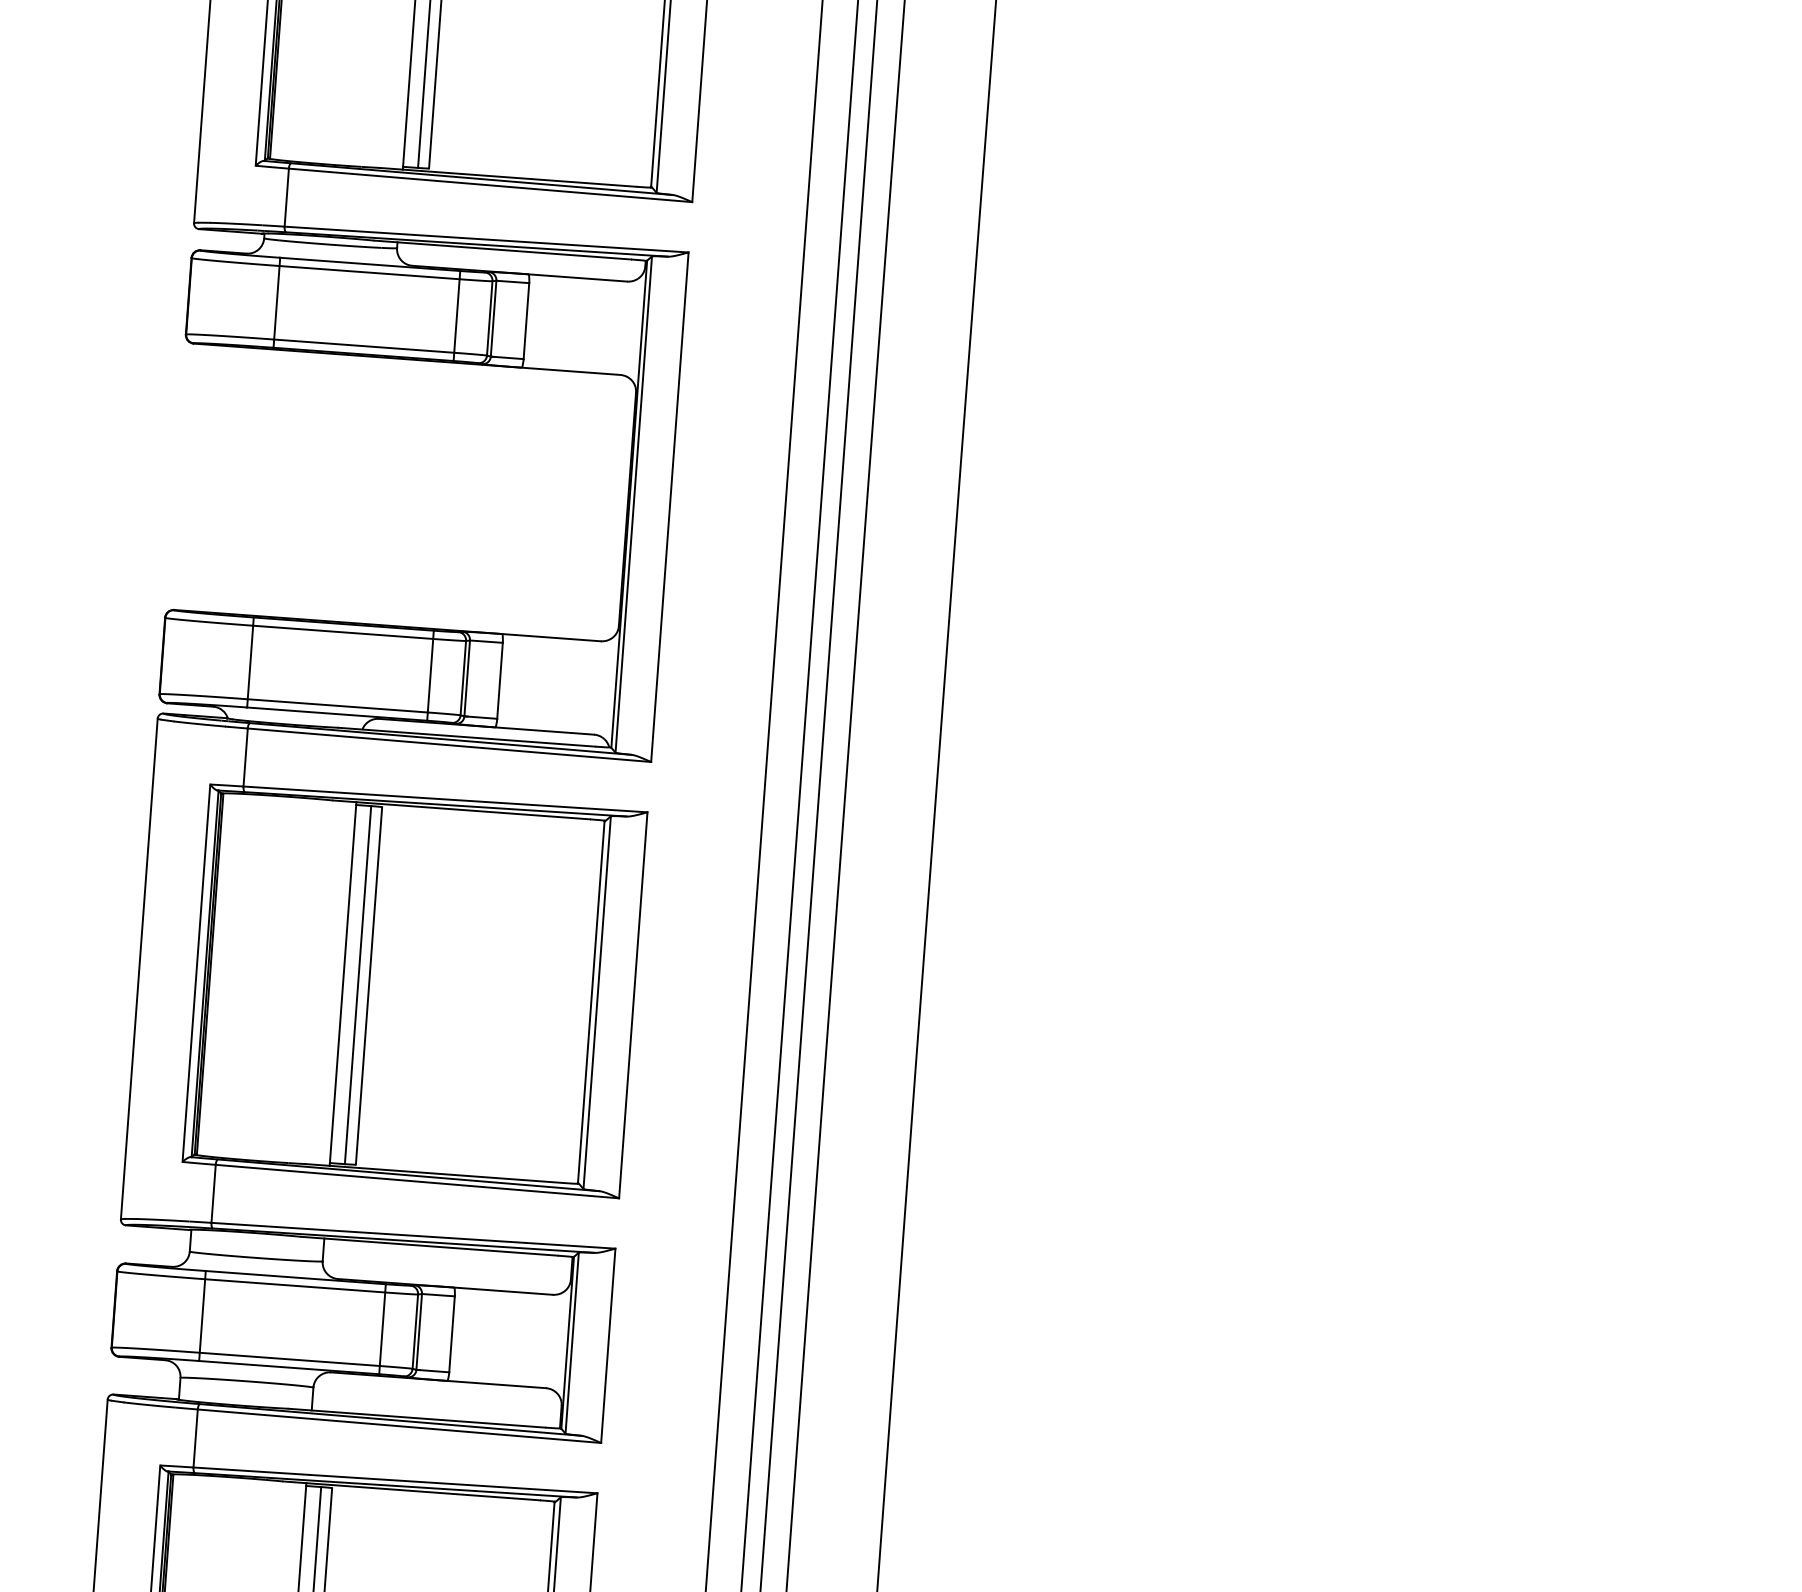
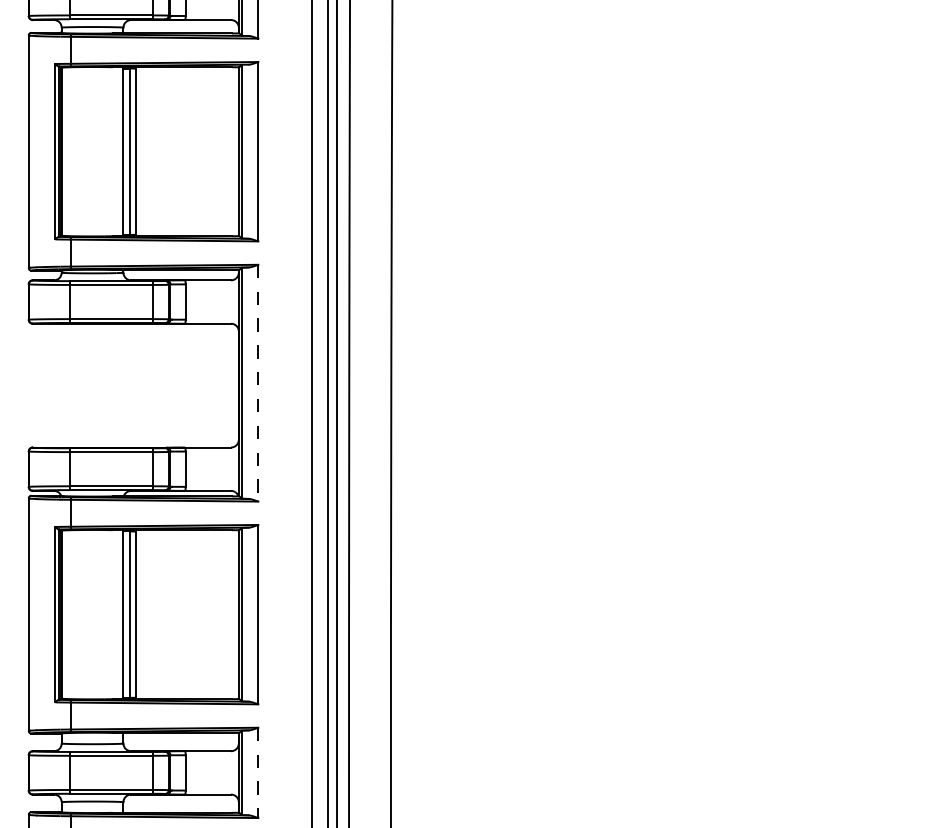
line: (670, 507) -> (258, 383), solid -> dashed
line: (608, 1347) -> (258, 773), solid -> dashed

